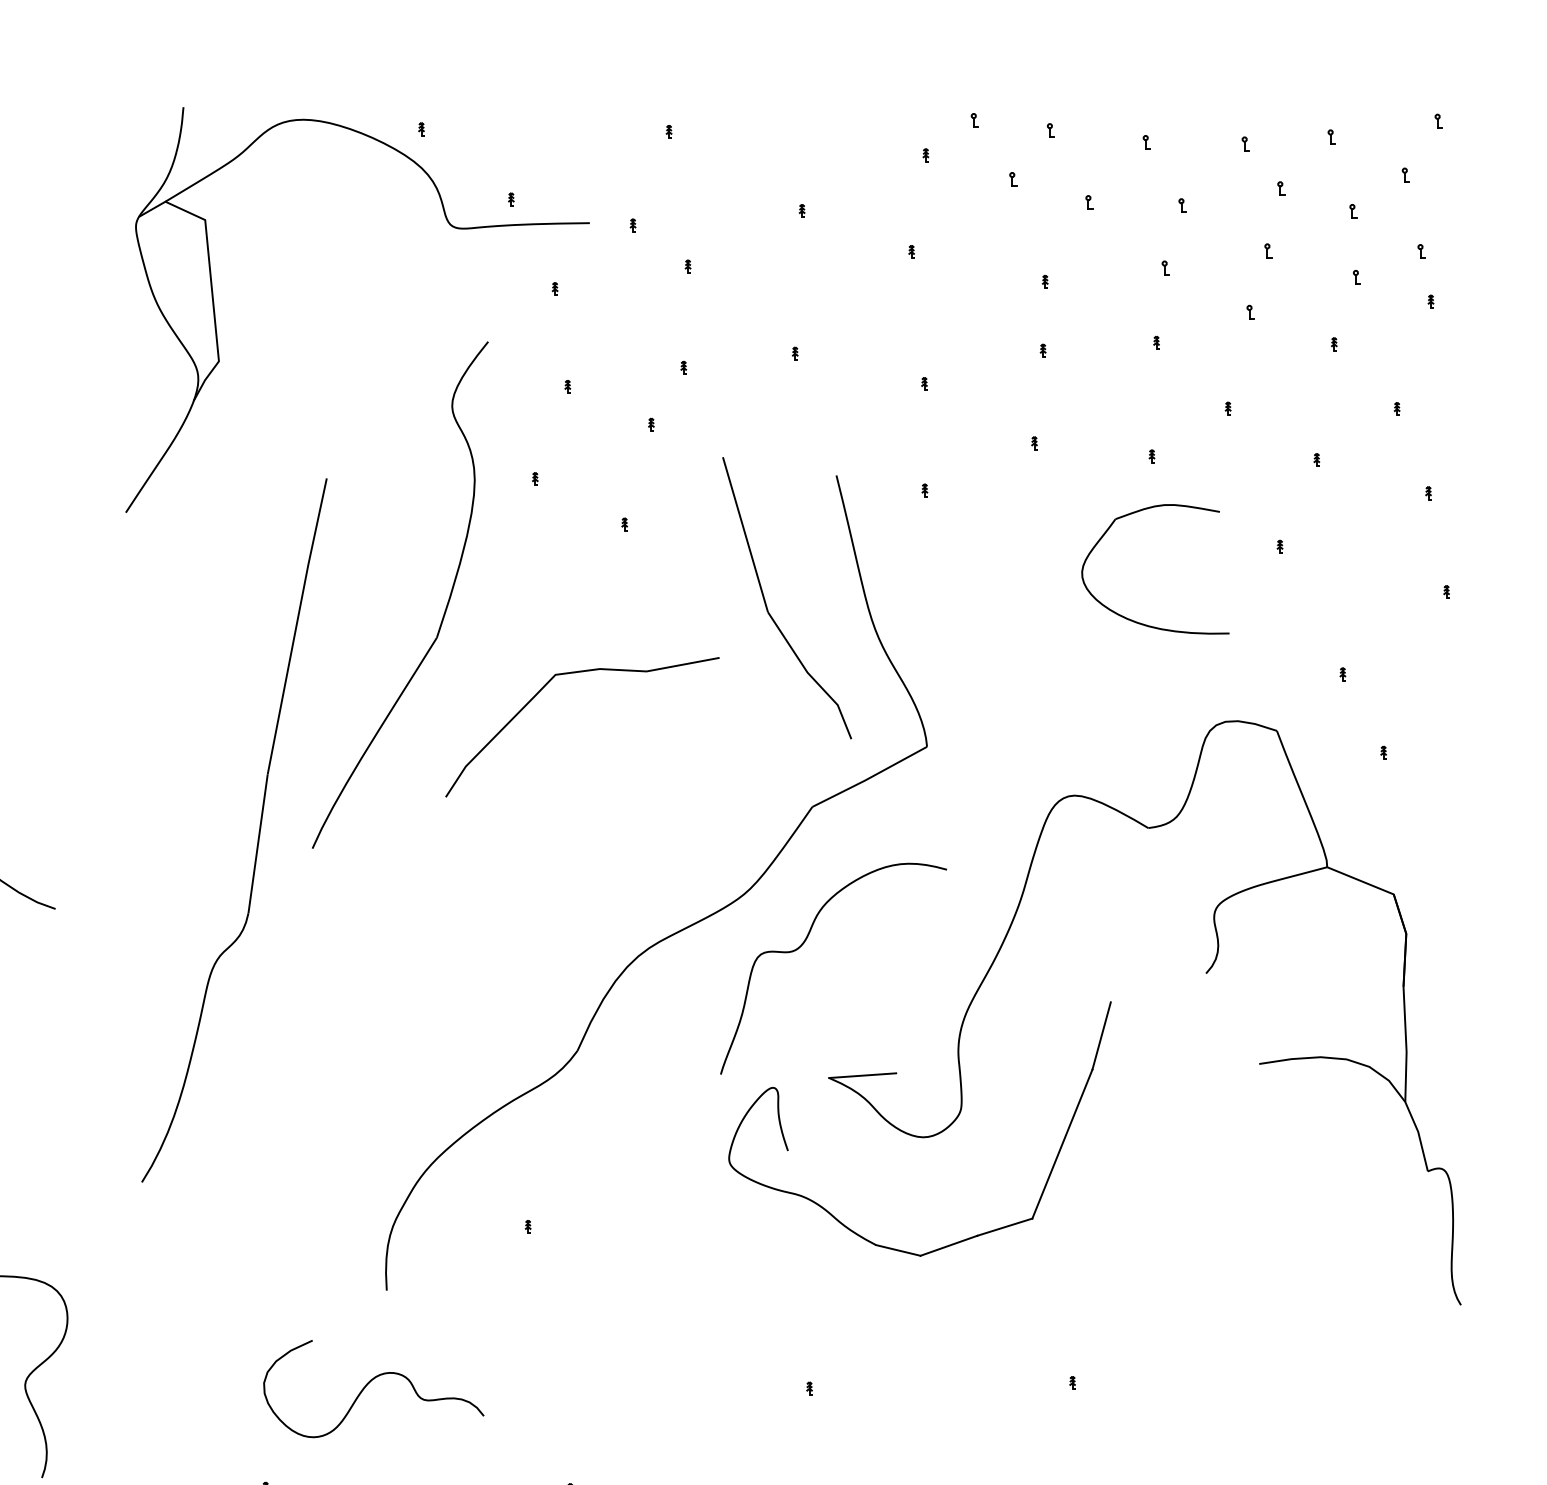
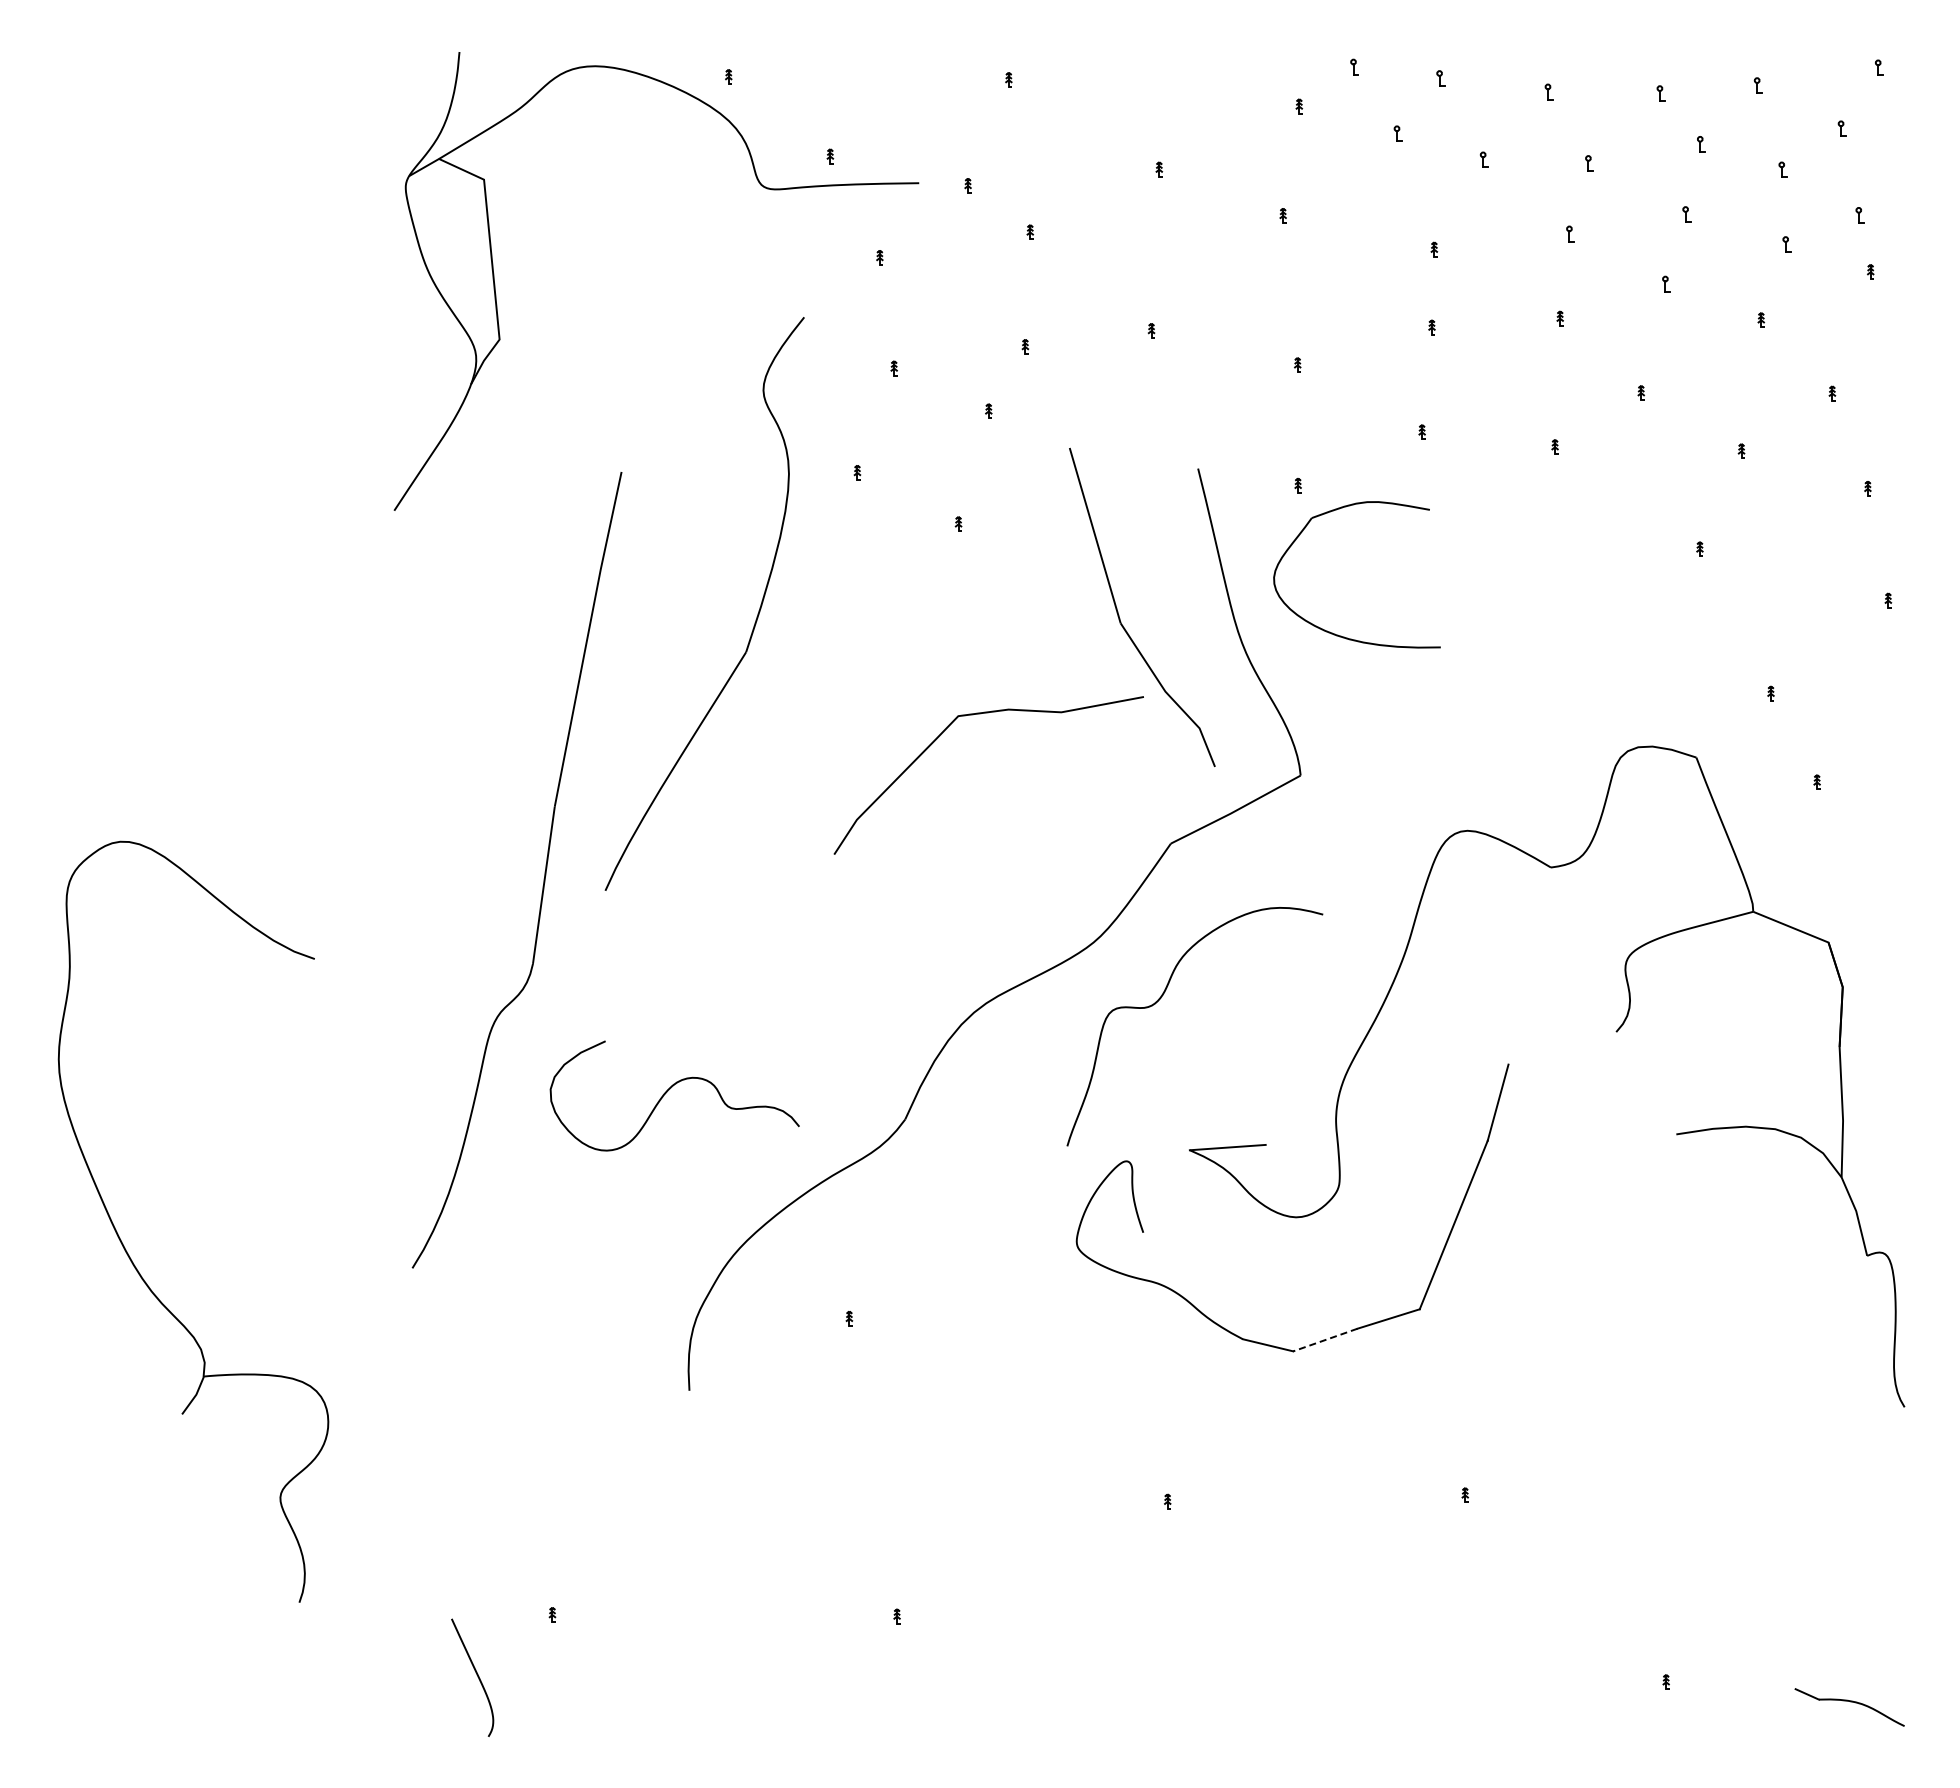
part: (1136, 621) -> (1335, 633), moved
curve: (575, 673) -> (980, 714), moved
line: (948, 1246) -> (1324, 1340), solid -> dashed
curve: (369, 1384) -> (669, 1090), moved

